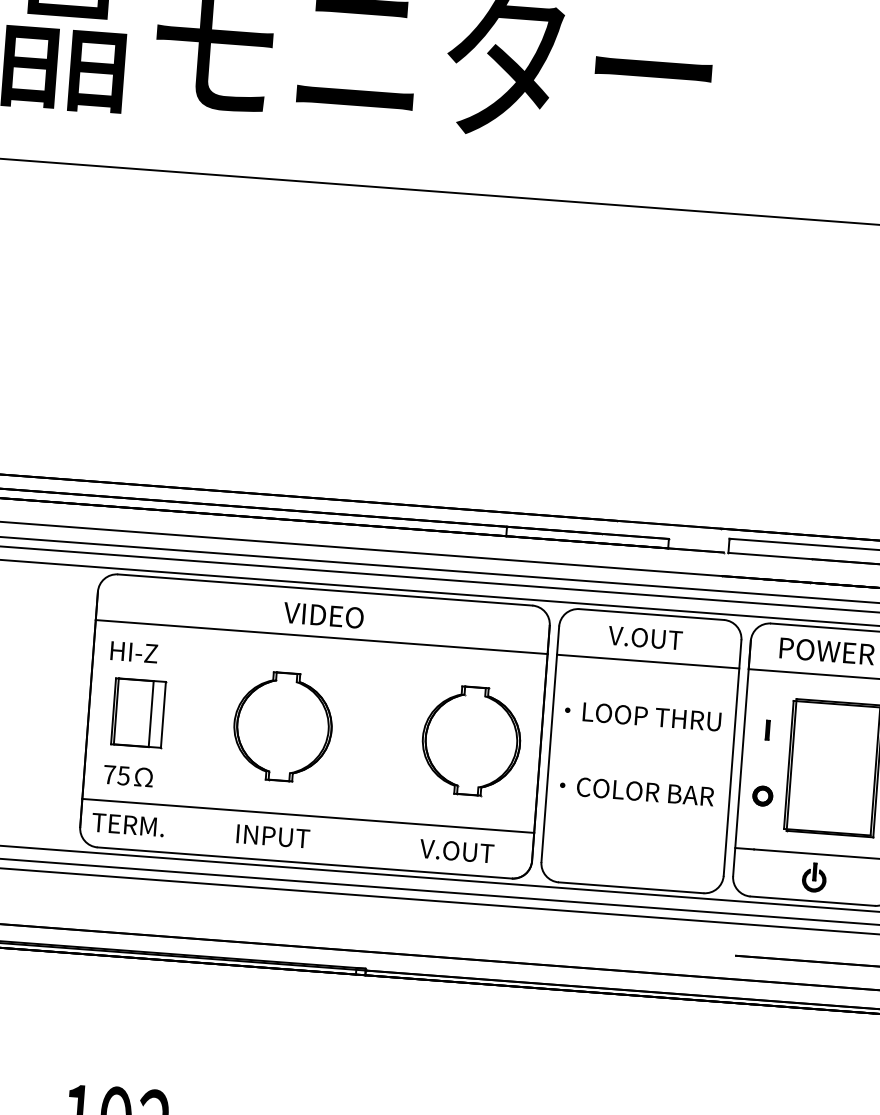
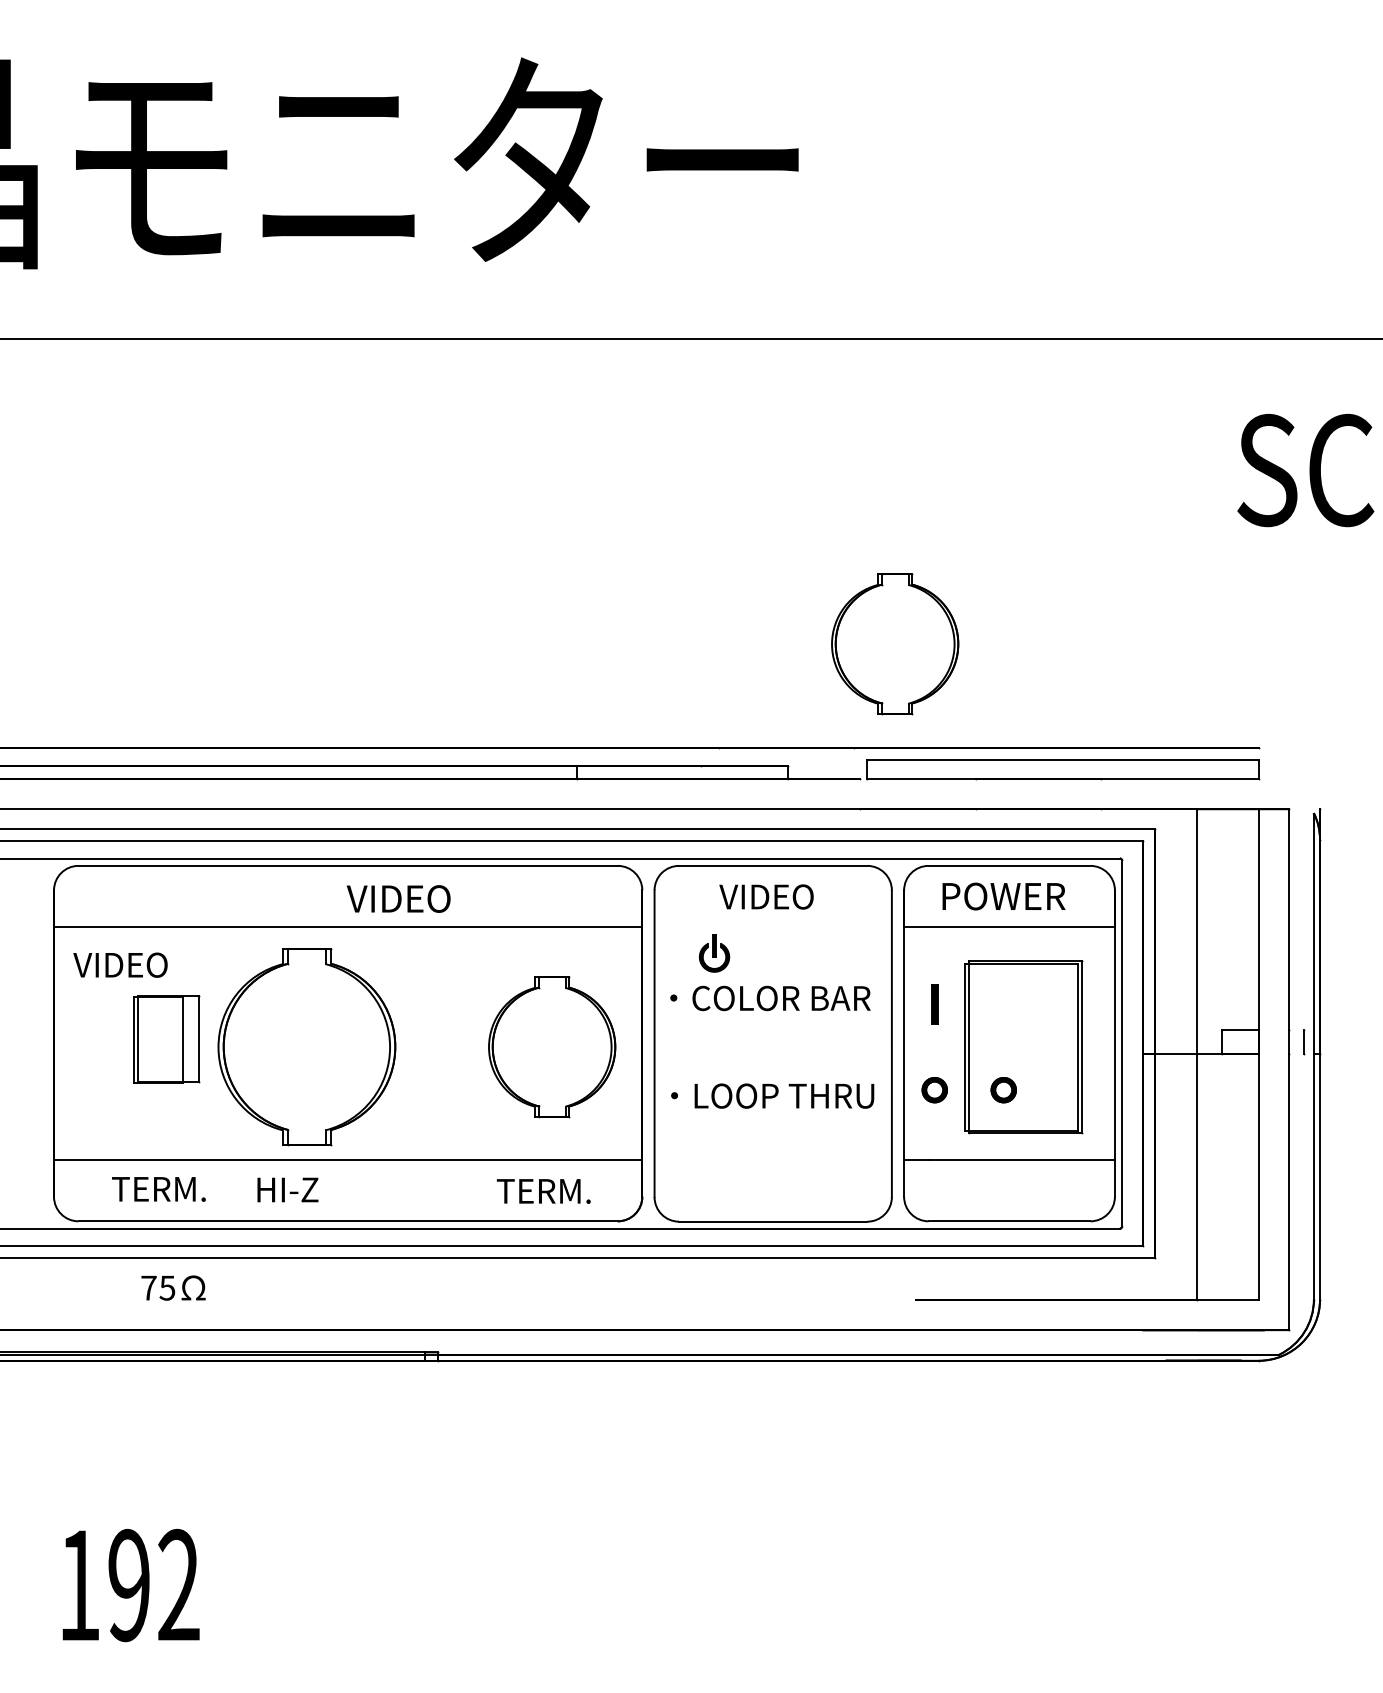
part: (758, 451) -> (895, 644), added
text: (323, 615) -> (398, 898), moved
text: (653, 638) -> (777, 896), V.OUT -> VIDEO
text: (144, 652) -> (120, 964), HI-Z -> VIDEO
line: (647, 661) -> (772, 927), removed
part: (138, 713) -> (166, 1039), moved
text: (651, 716) -> (782, 998), ・LOOP THRU -> ・COLOR BAR
part: (282, 727) -> (306, 1047), size x1.4
part: (767, 730) -> (934, 1004), size x1.6
text: (128, 775) -> (173, 1287), moved
text: (646, 791) -> (783, 1095), ・COLOR BAR -> ・LOOP THRU
part: (815, 800) -> (1003, 1090), added
text: (127, 825) -> (158, 1189), moved
text: (274, 836) -> (306, 1189), INPUT -> HI-Z
text: (457, 850) -> (544, 1190), V.OUT -> TERM.
part: (814, 877) -> (714, 953), moved

